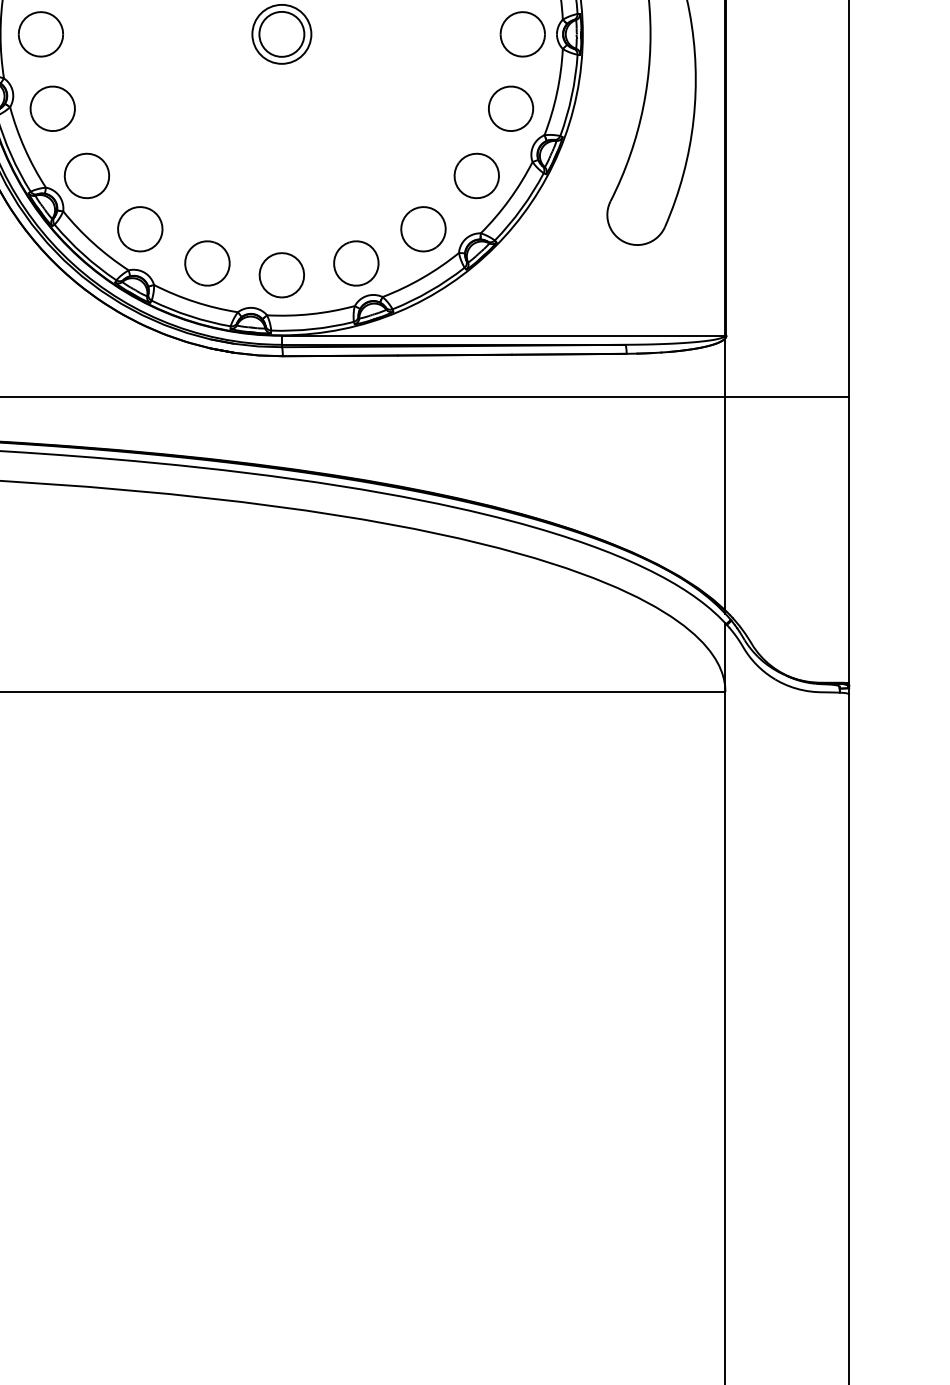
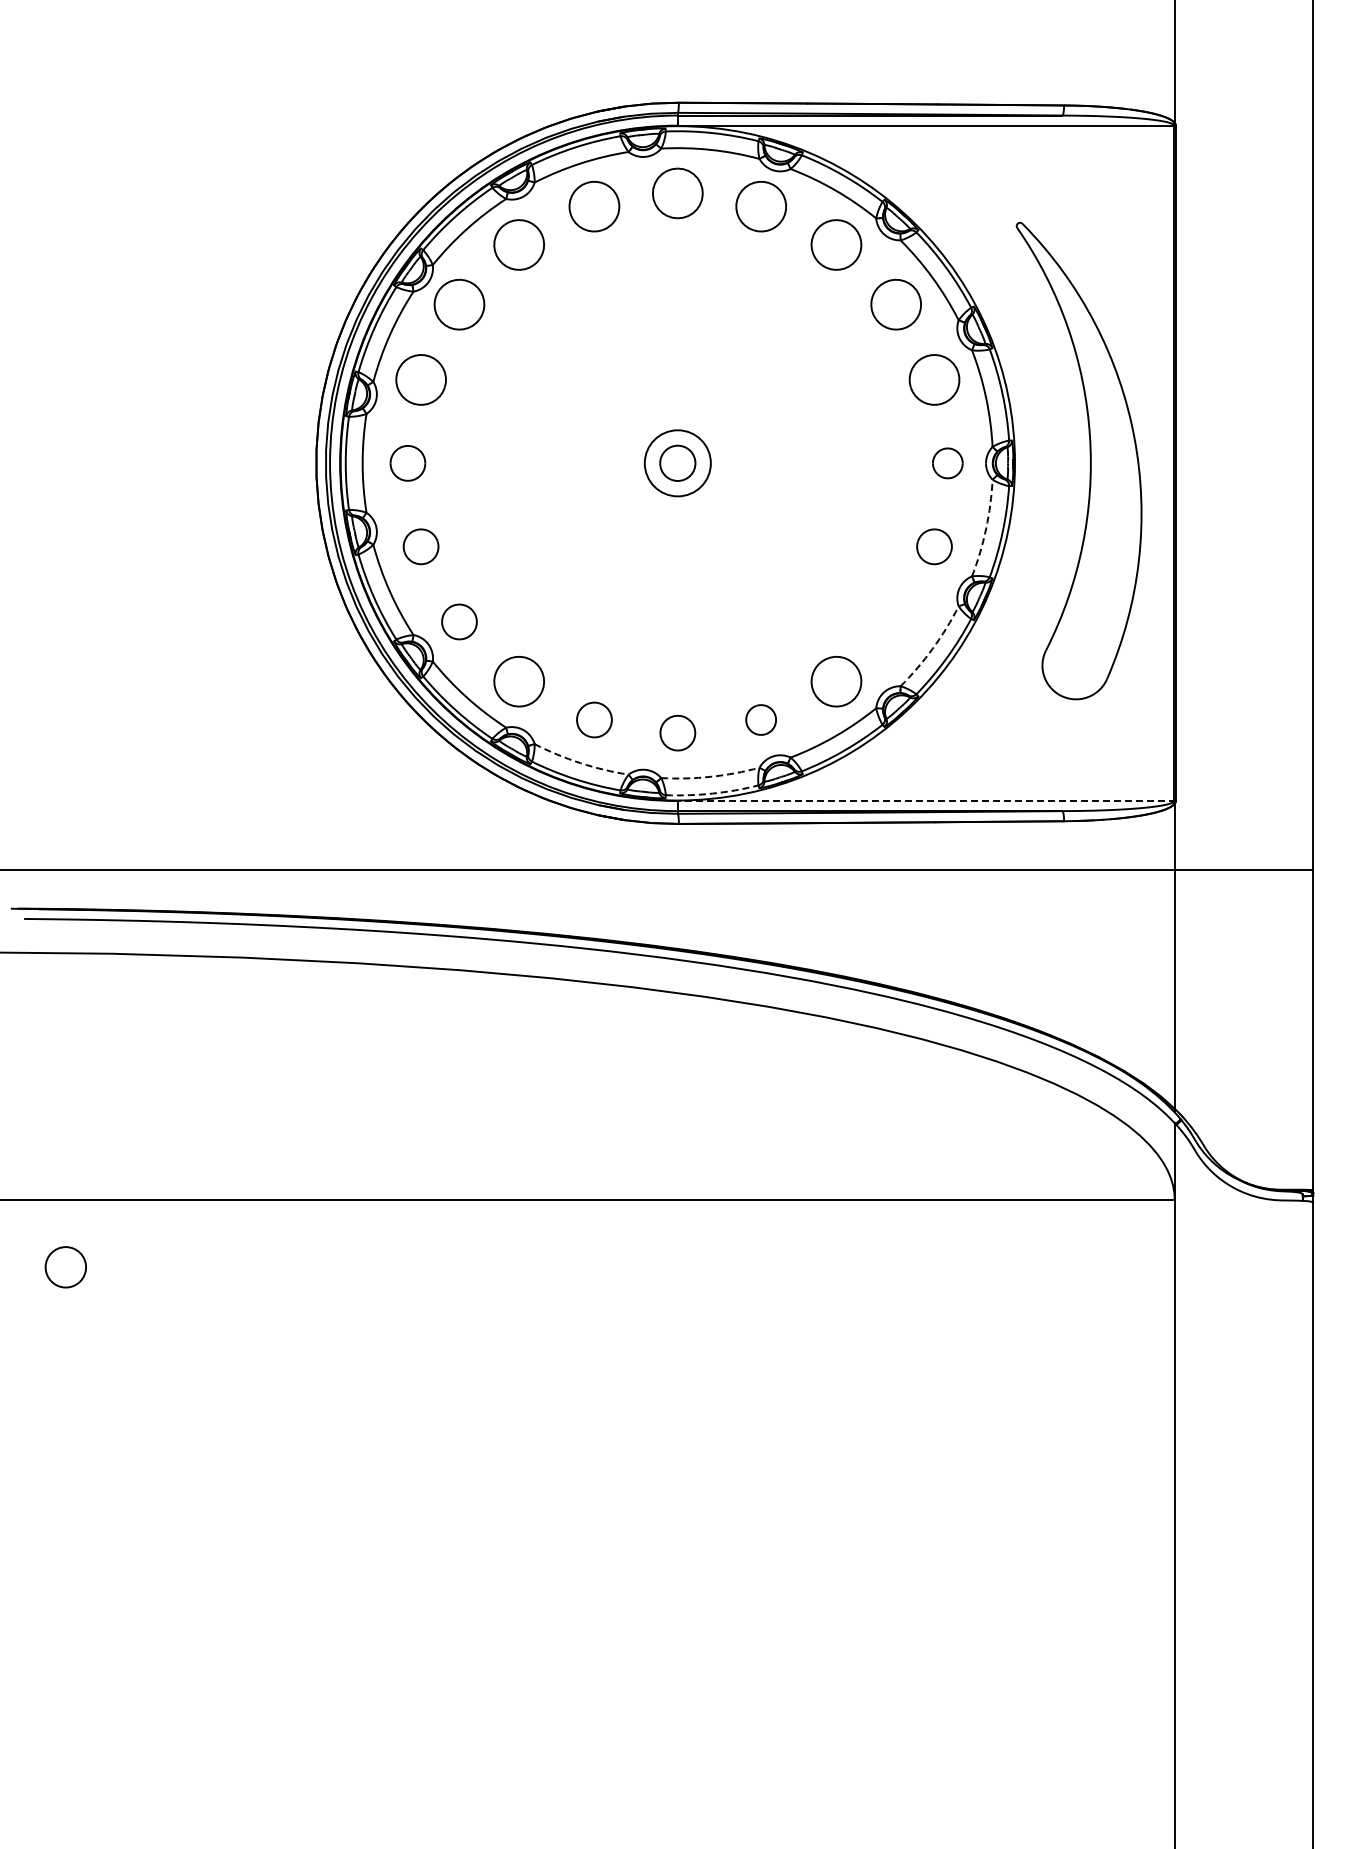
part: (40, 34) -> (407, 463), size x0.7
circle: (281, 34) -> (677, 463), size x0.7
part: (522, 34) -> (947, 463), size x0.6
arc: (557, 92) -> (986, 528), solid -> dashed
part: (52, 108) -> (420, 546), size x0.7
part: (510, 108) -> (934, 546), size x0.7
part: (87, 175) -> (459, 621), size x0.7
part: (476, 175) -> (895, 621), removed
arc: (509, 199) -> (932, 648), solid -> dashed
part: (207, 263) -> (594, 719), size x0.7
part: (355, 263) -> (760, 719), size x0.6
part: (281, 274) -> (677, 732), size x0.7
arc: (195, 302) -> (580, 763), solid -> dashed
arc: (311, 313) -> (710, 776), solid -> dashed
arc: (312, 329) -> (712, 793), solid -> dashed
line: (503, 336) -> (926, 801), solid -> dashed

